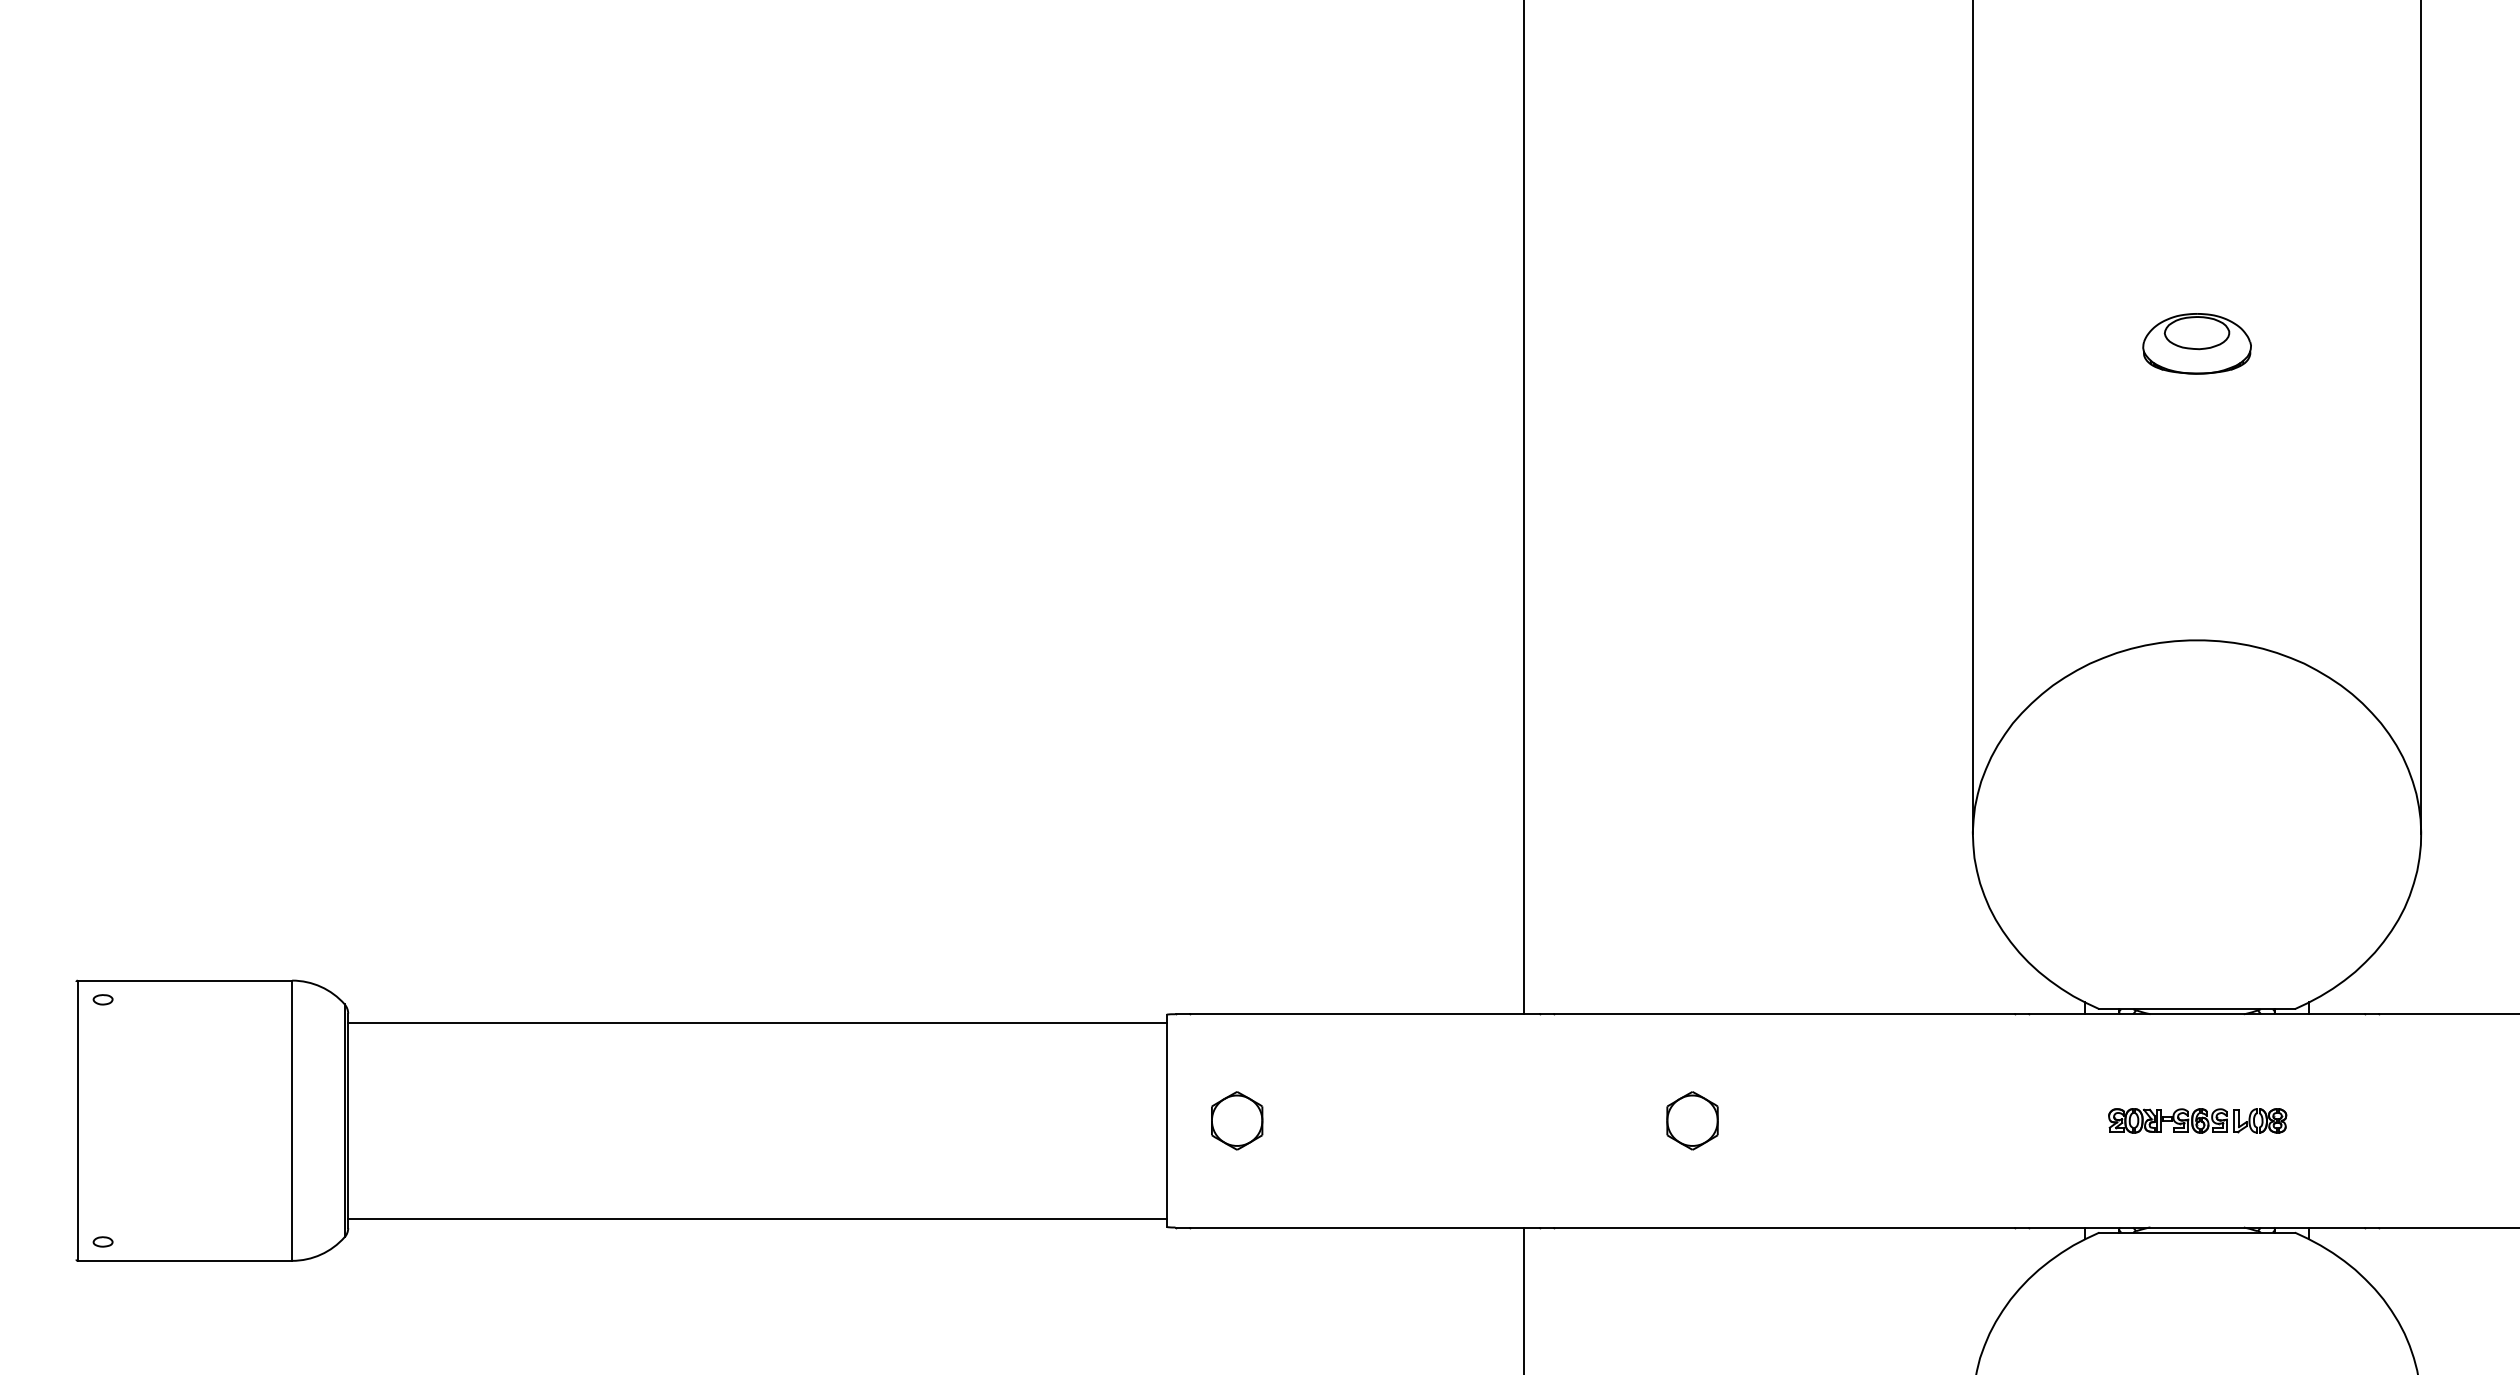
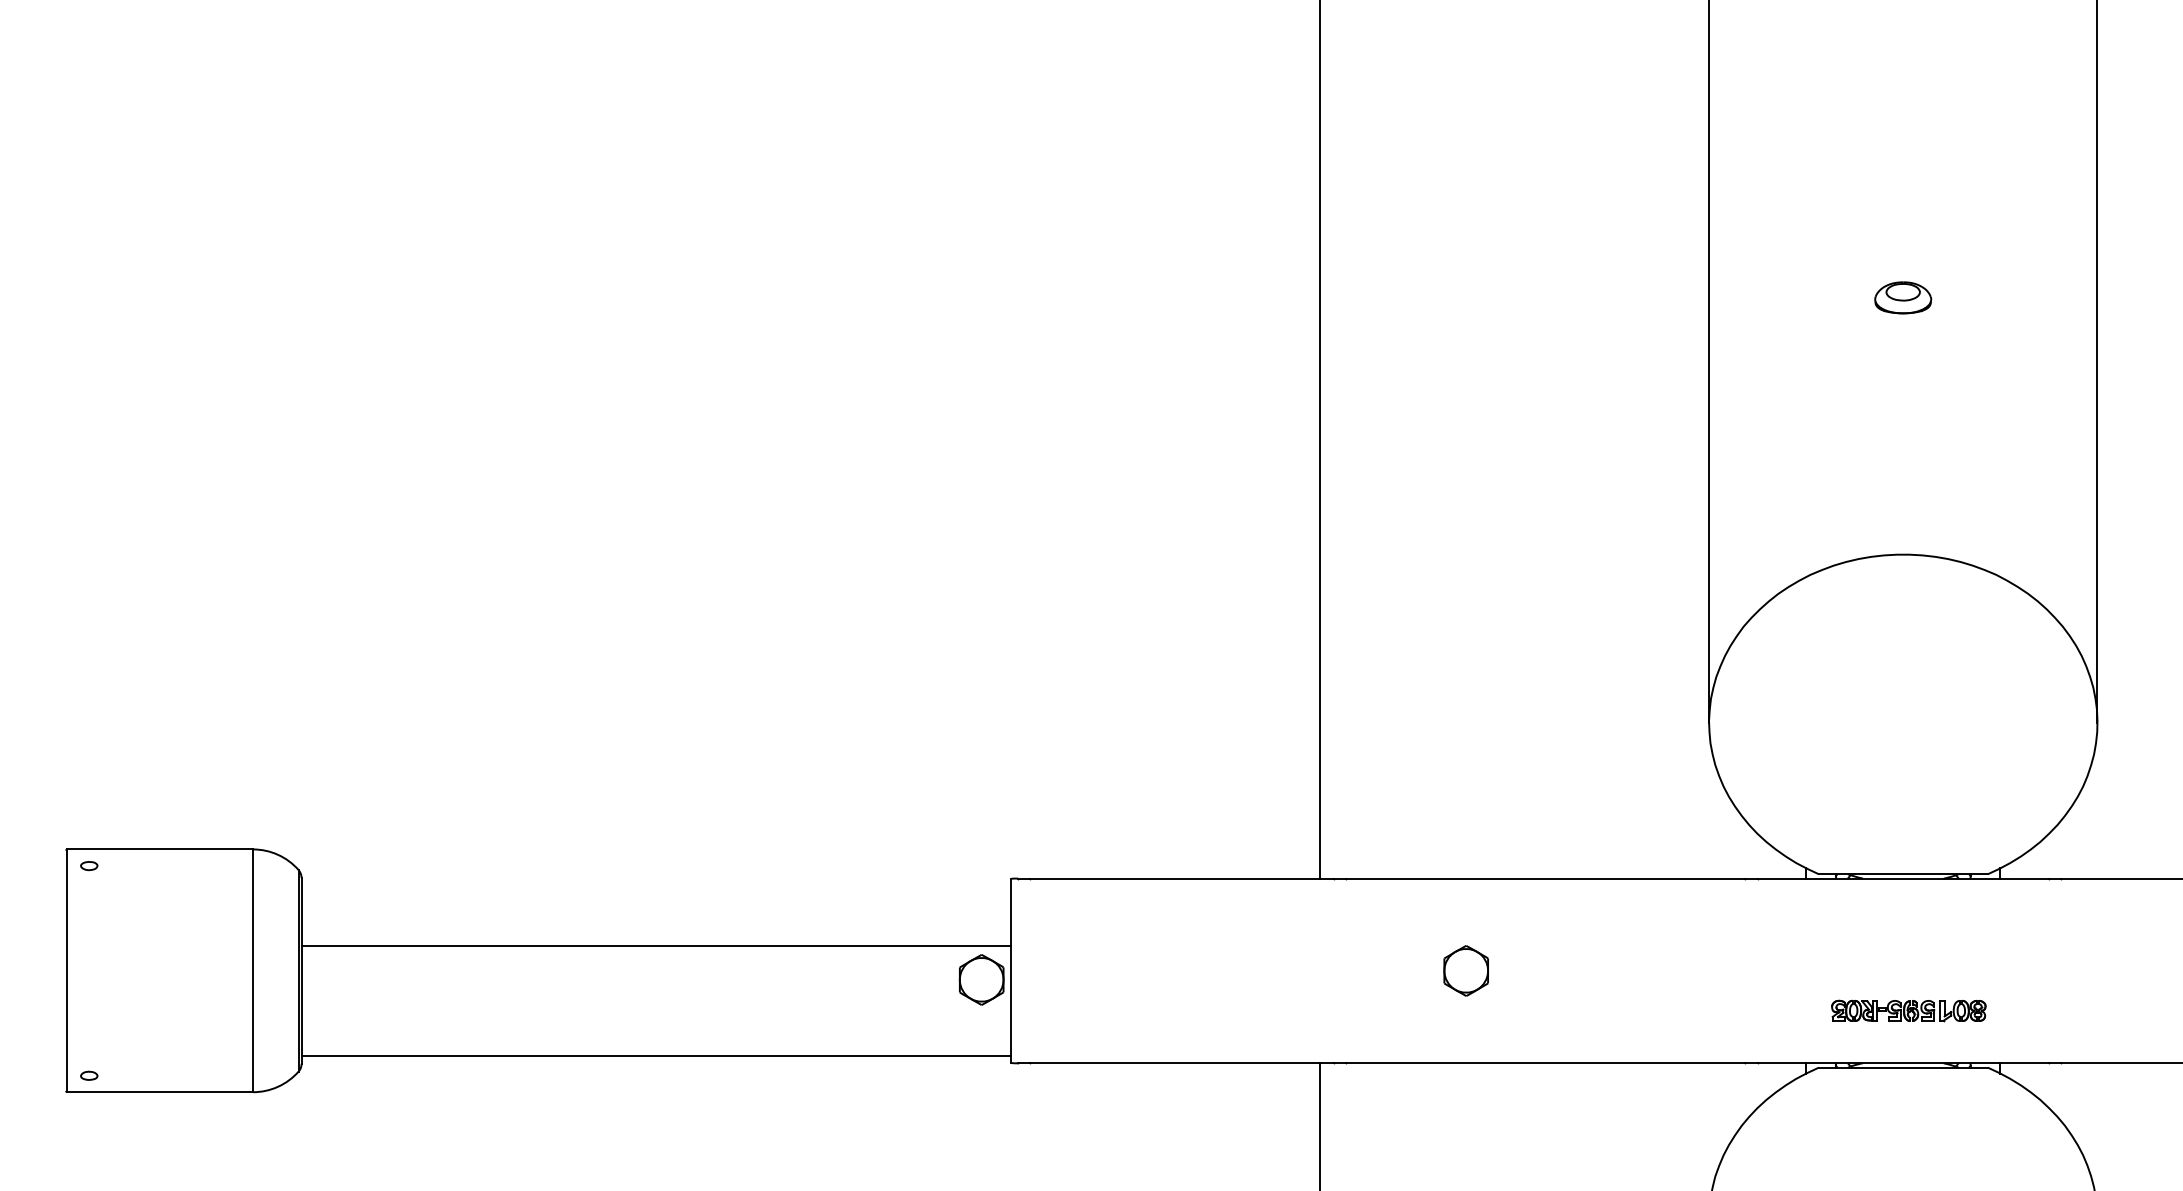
part: (2196, 343) -> (1902, 297), size x0.6
line: (757, 1022) -> (656, 945), moved
part: (1236, 1120) -> (981, 979), moved
part: (2197, 1120) -> (1908, 1010), moved

